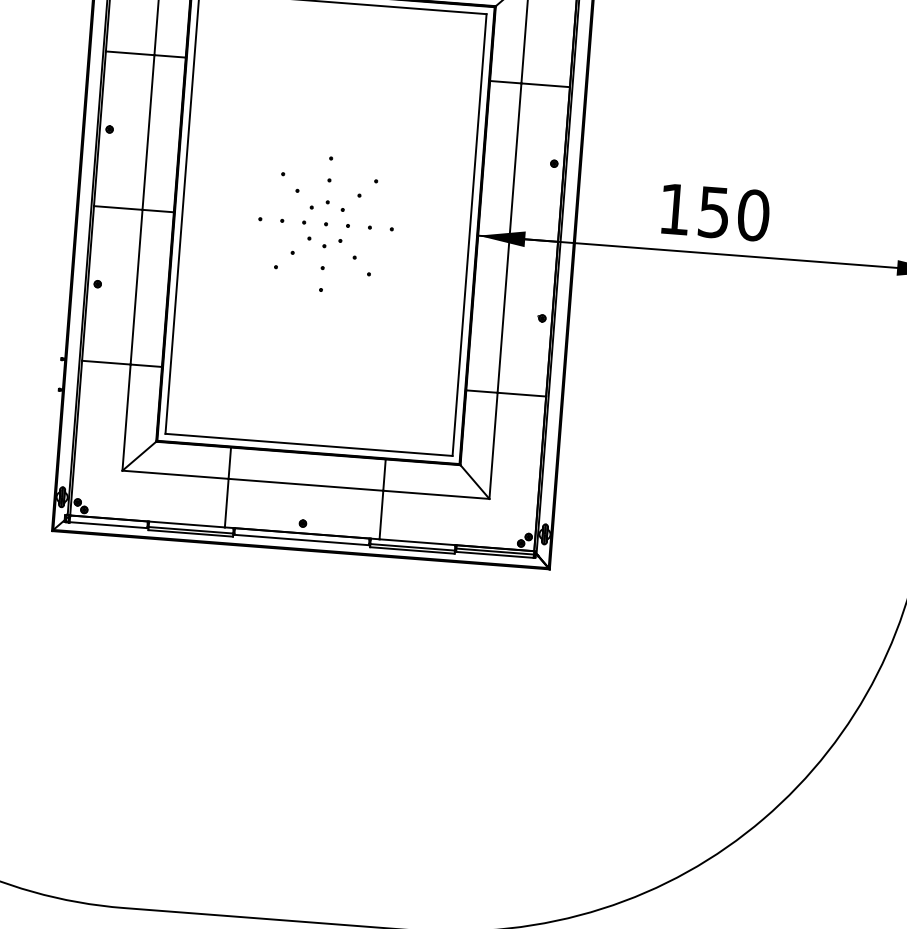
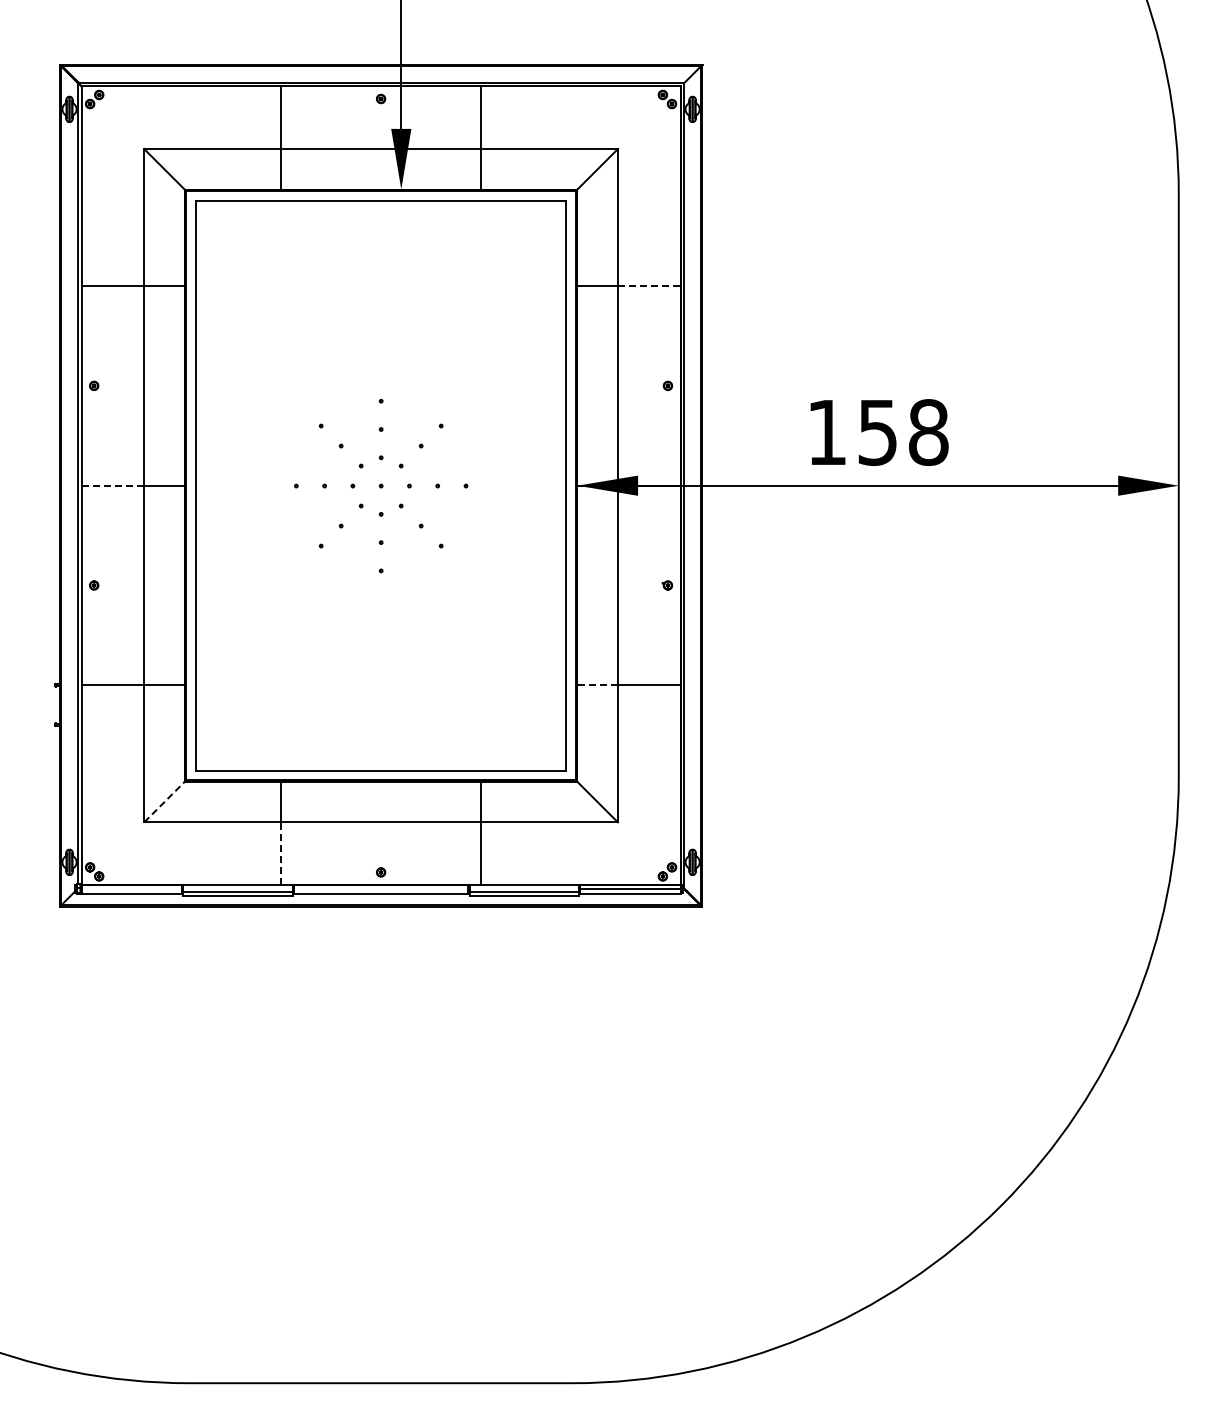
line: (545, 85) -> (649, 286), solid -> dashed
line: (118, 207) -> (113, 485), solid -> dashed
text: (753, 215) -> (928, 432), 150 -> 158
line: (481, 391) -> (597, 685), solid -> dashed
line: (139, 456) -> (164, 802), solid -> dashed
line: (226, 503) -> (281, 853), solid -> dashed

